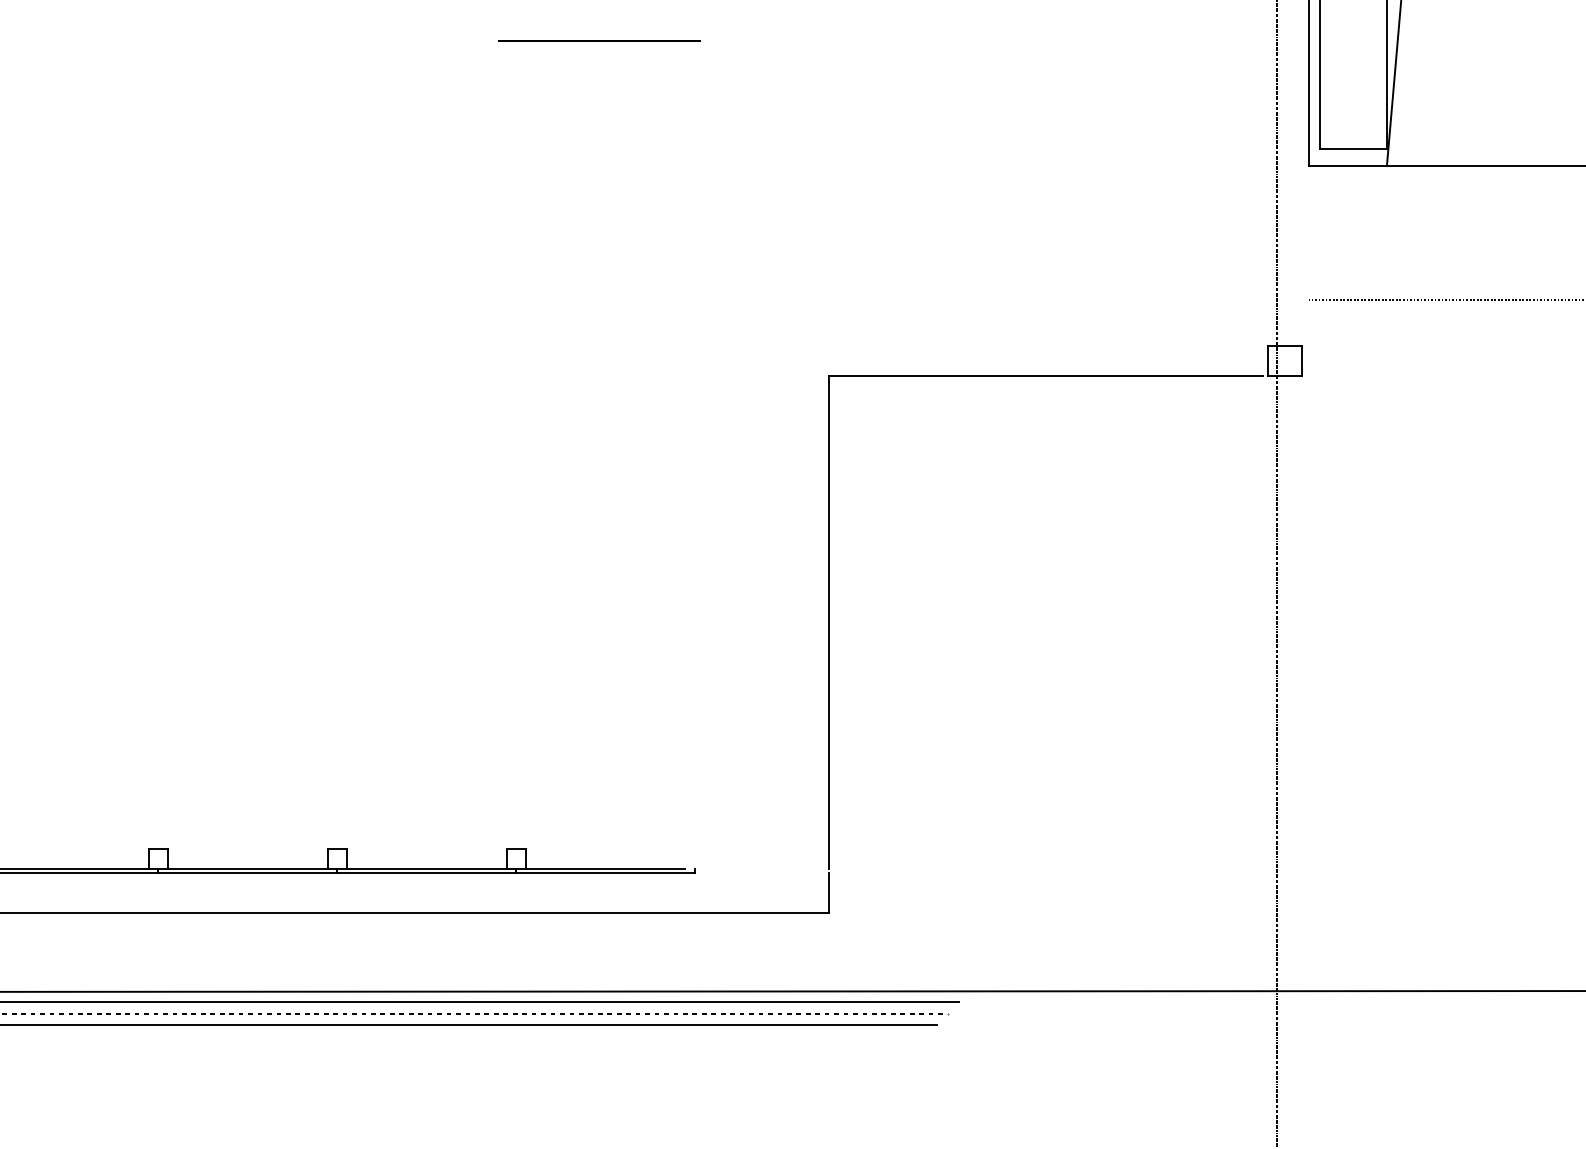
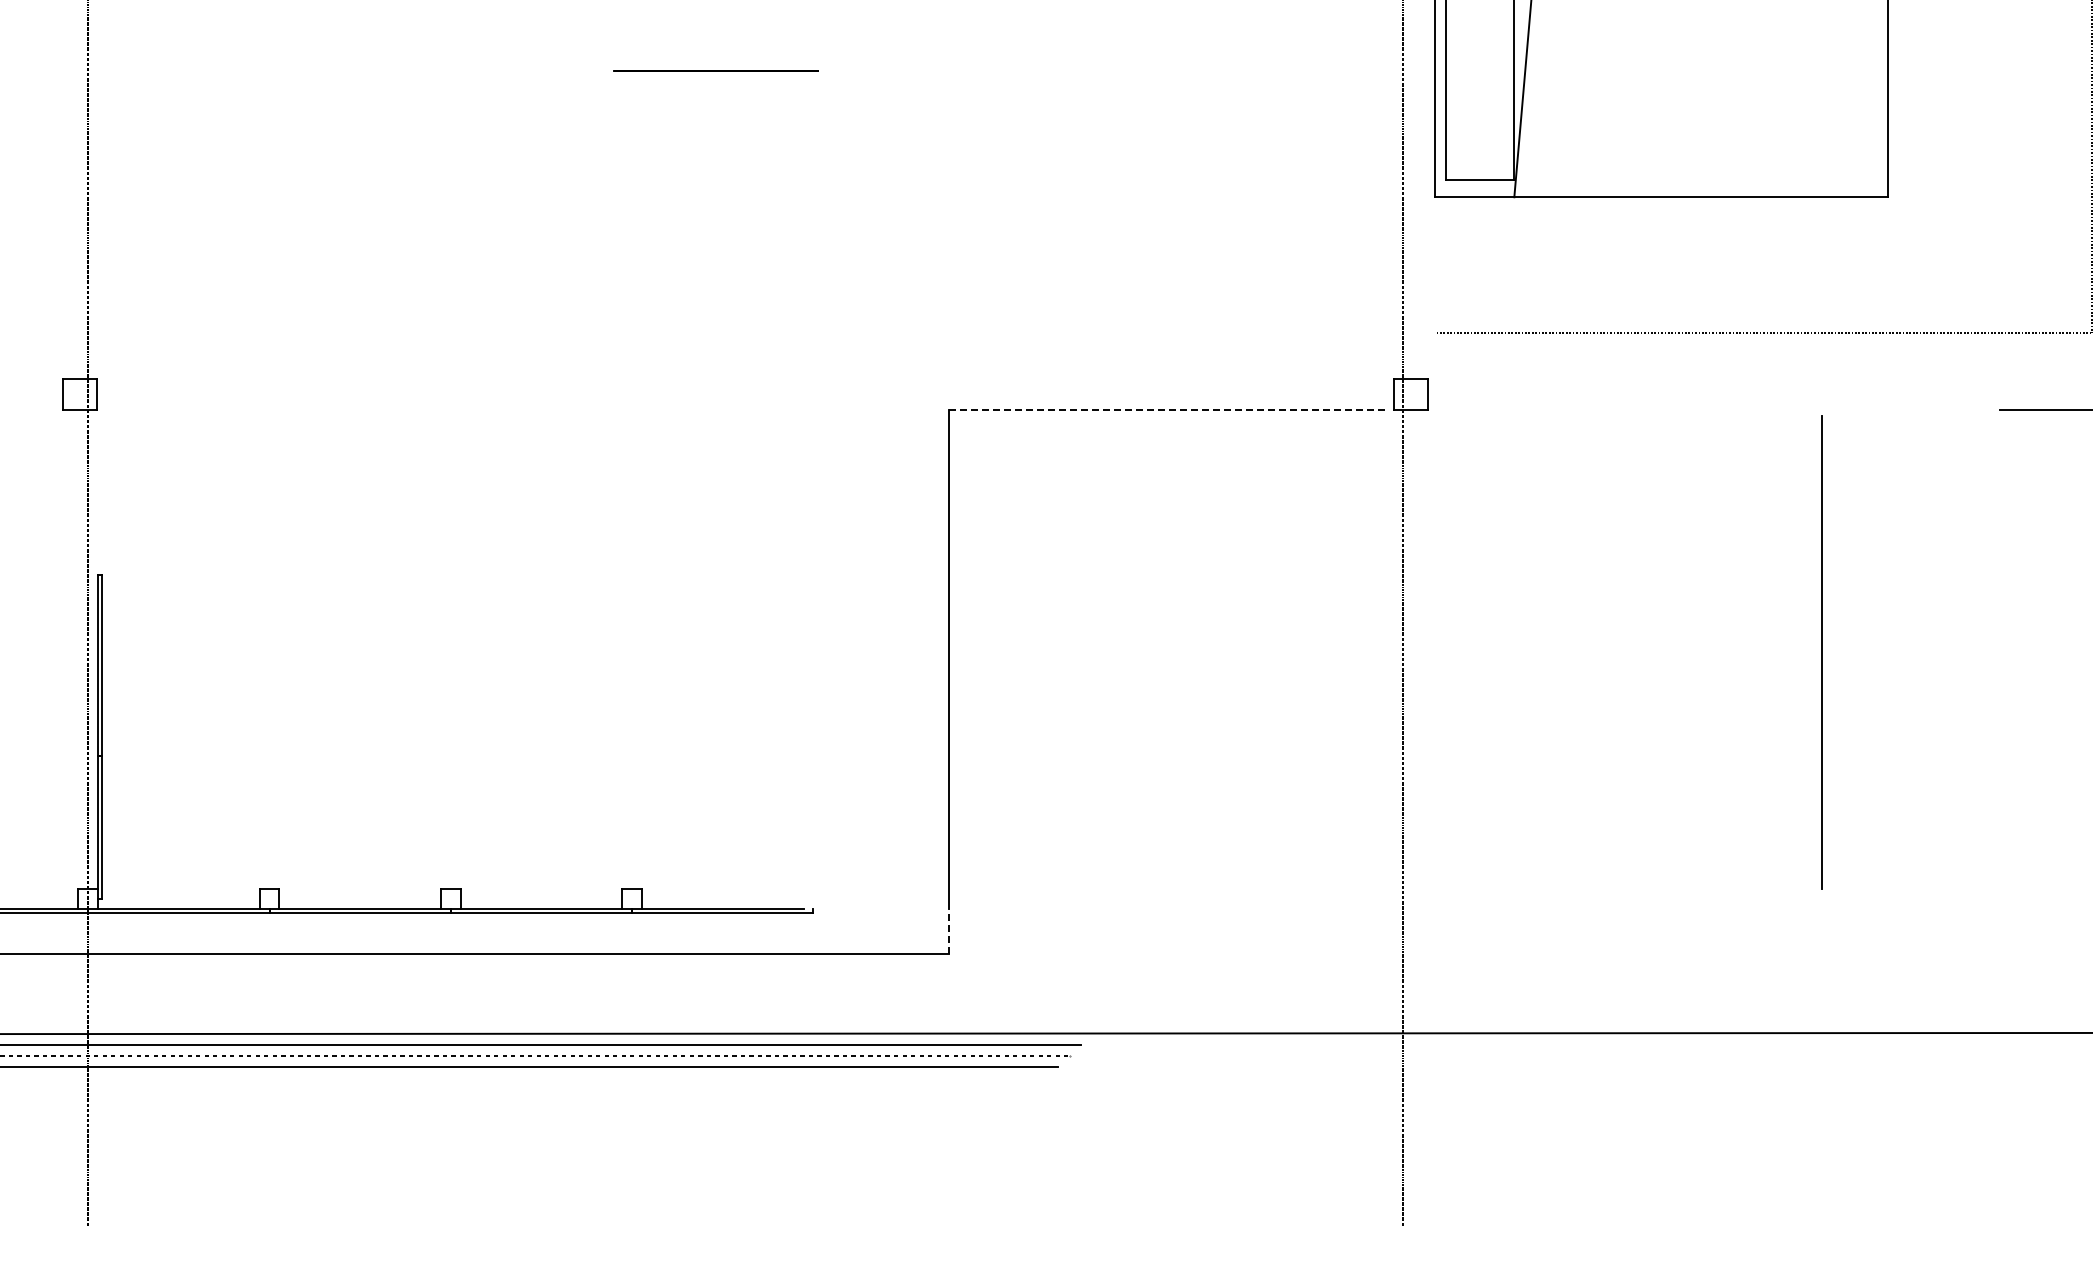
line: (1046, 376) -> (1169, 410), solid -> dashed
line: (829, 892) -> (949, 933), solid -> dashed

